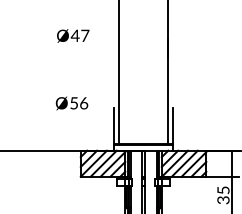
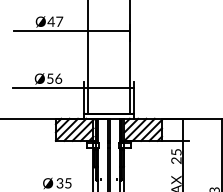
line: (99, 47) -> (71, 31), added
line: (100, 114) -> (72, 88), added
text: (225, 200) -> (178, 160), 35 -> 25

